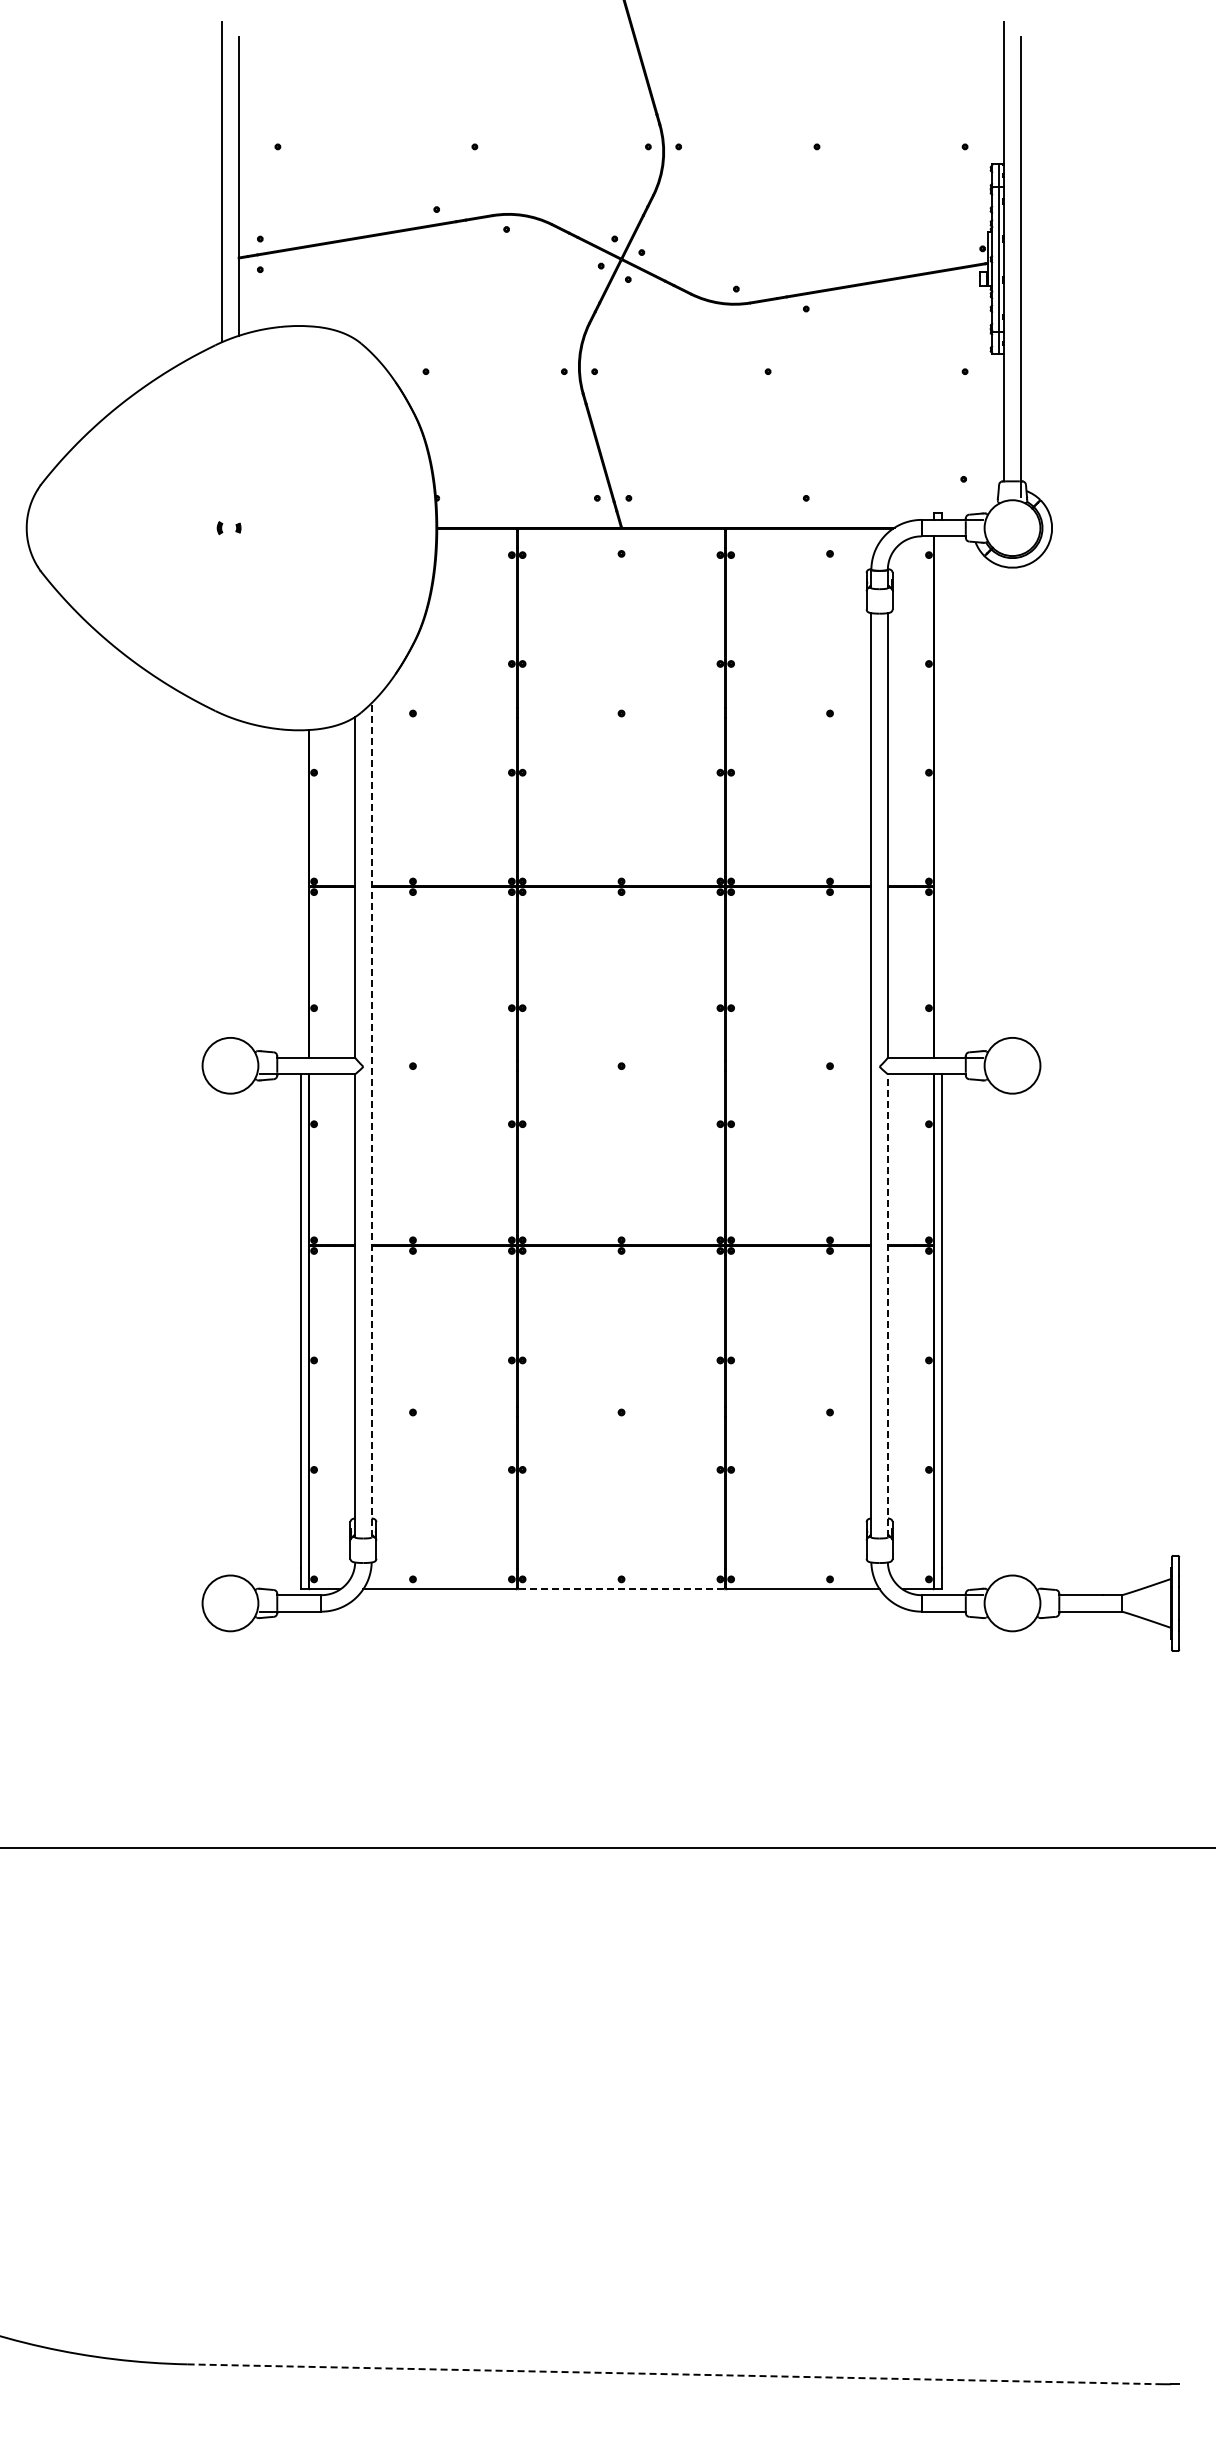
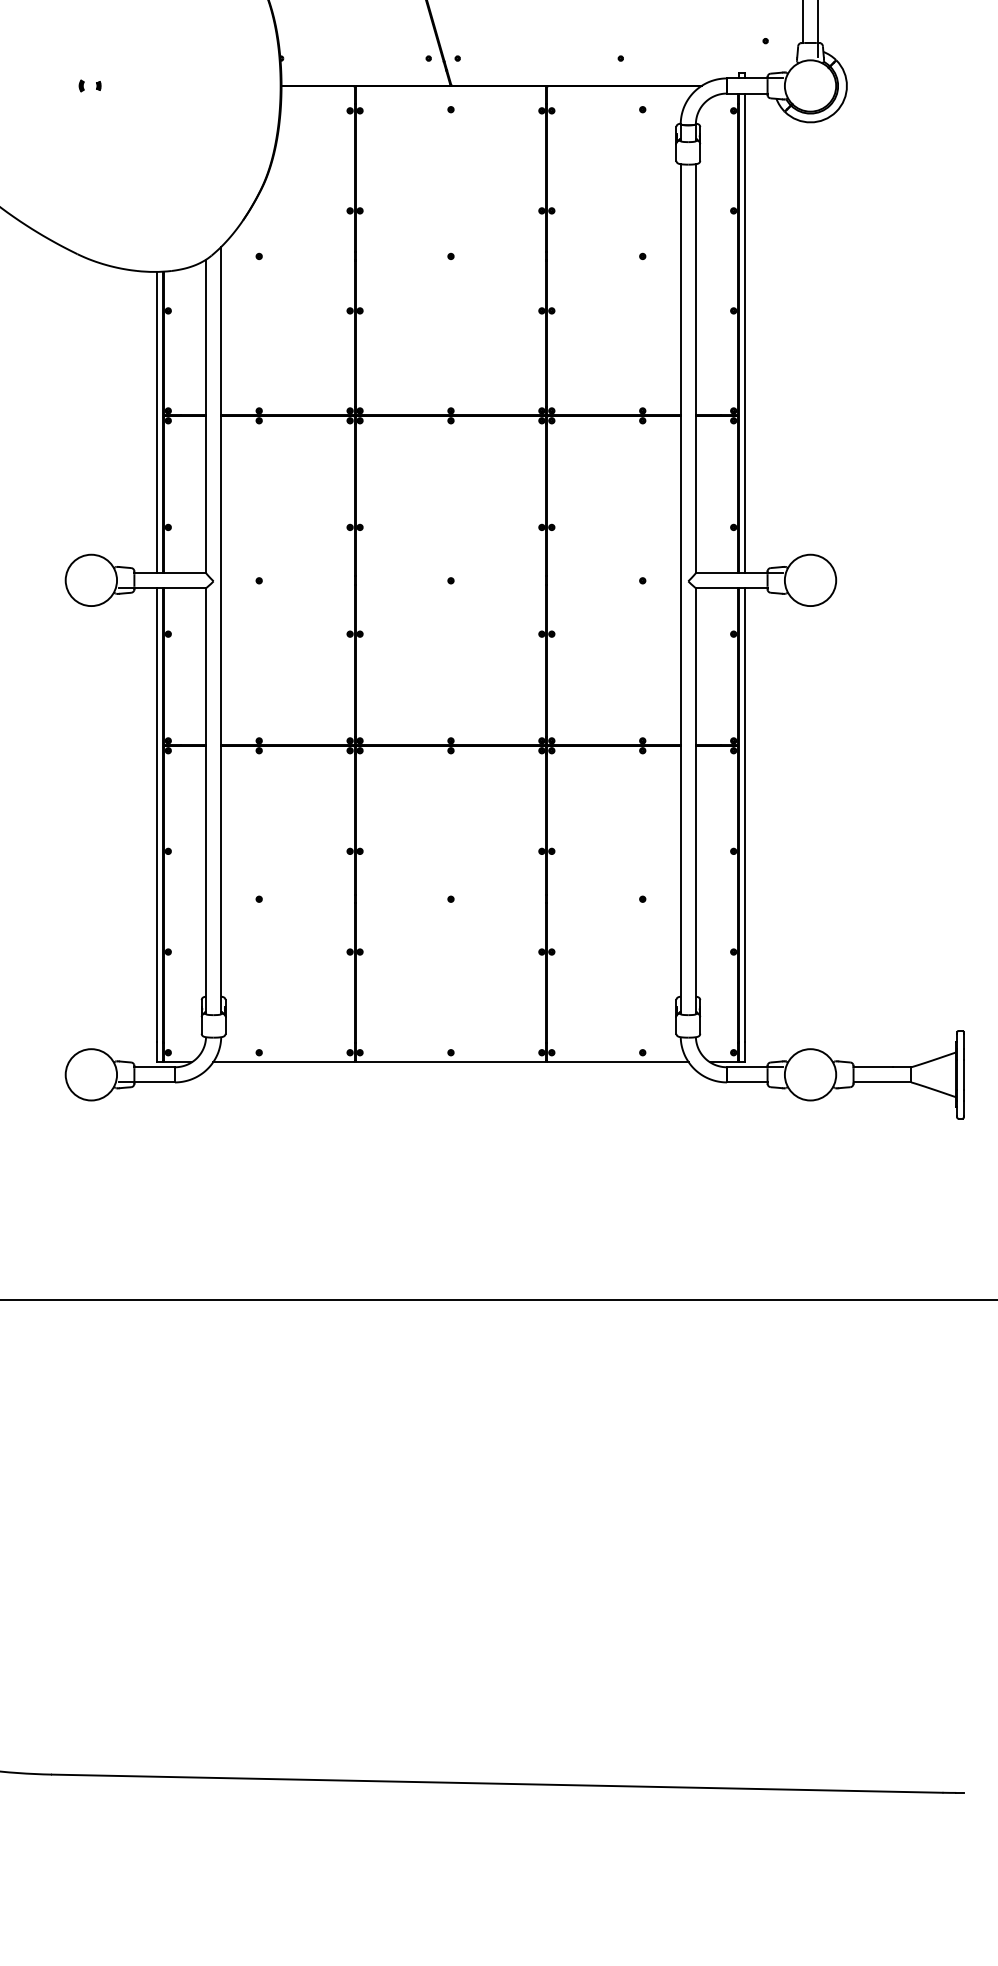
line: (941, 796) -> (745, 332), added
line: (301, 893) -> (156, 421), added
line: (371, 1119) -> (221, 629), dashed -> solid
line: (887, 1305) -> (695, 800), dashed -> solid
line: (621, 1589) -> (450, 1062), dashed -> solid
line: (672, 2374) -> (497, 1783), dashed -> solid

